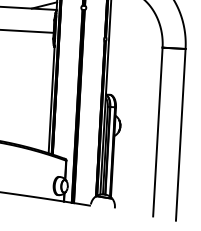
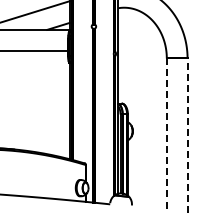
line: (157, 133) -> (166, 135), solid -> dashed
line: (180, 134) -> (187, 135), solid -> dashed

